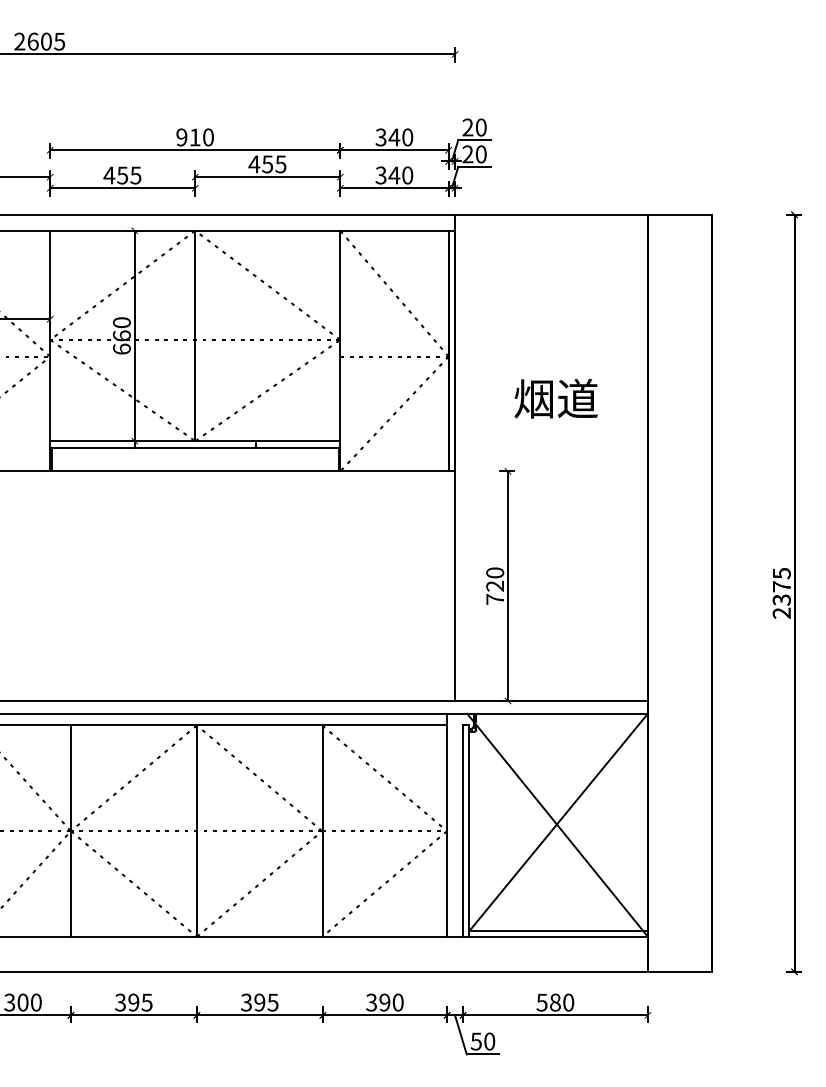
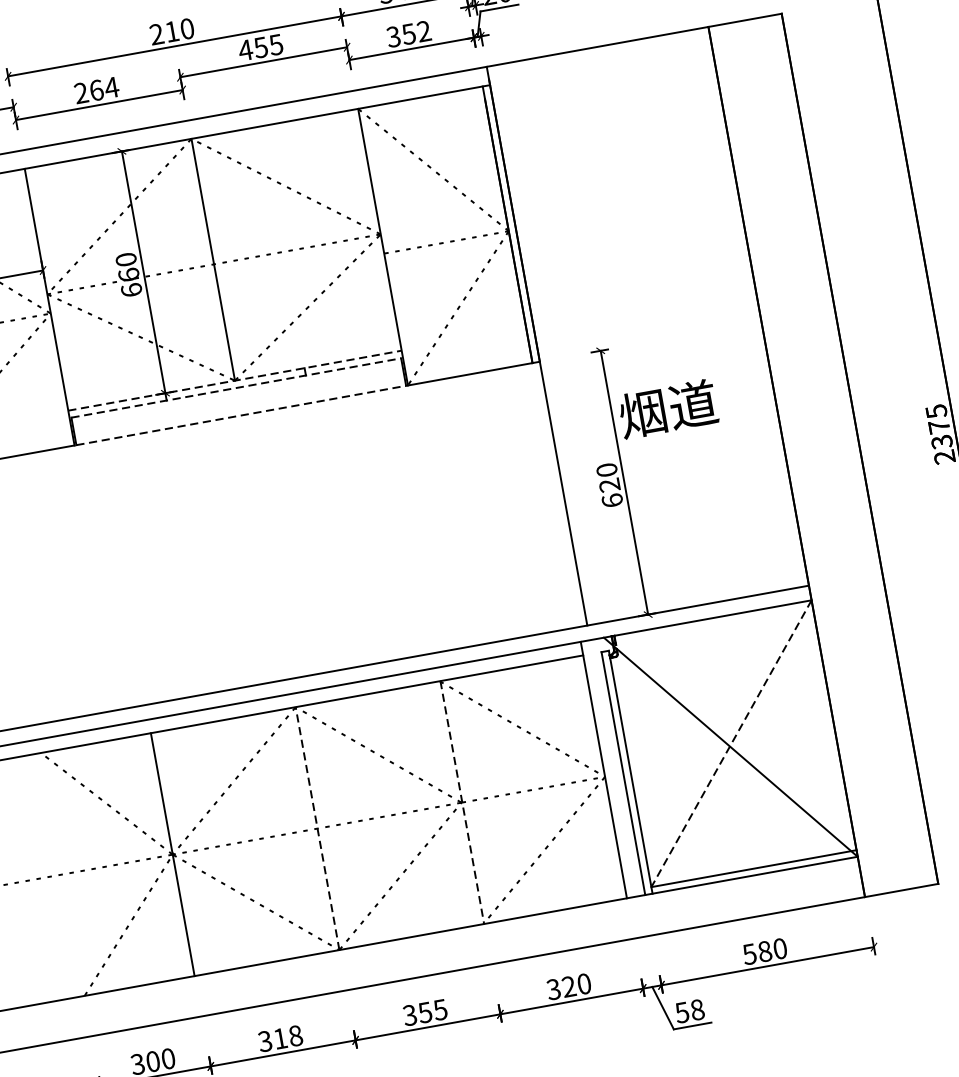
text: (181, 137) -> (156, 34), 910 -> 210
text: (122, 175) -> (96, 90), 455 -> 264
text: (400, 175) -> (415, 32), 340 -> 352
text: (555, 398) -> (667, 408), moved
line: (195, 441) -> (235, 381), solid -> dashed
line: (195, 447) -> (236, 387), solid -> dashed
line: (195, 471) -> (241, 415), solid -> dashed
text: (495, 598) -> (612, 499), 720 -> 620
line: (558, 822) -> (731, 743), solid -> dashed
line: (196, 831) -> (317, 829), solid -> dashed
line: (322, 831) -> (461, 803), solid -> dashed
text: (140, 1002) -> (288, 1037), 395 -> 318
text: (259, 1002) -> (424, 1012), 395 -> 355
text: (384, 1002) -> (568, 986), 390 -> 320
text: (489, 1041) -> (697, 1009), 50 -> 58

